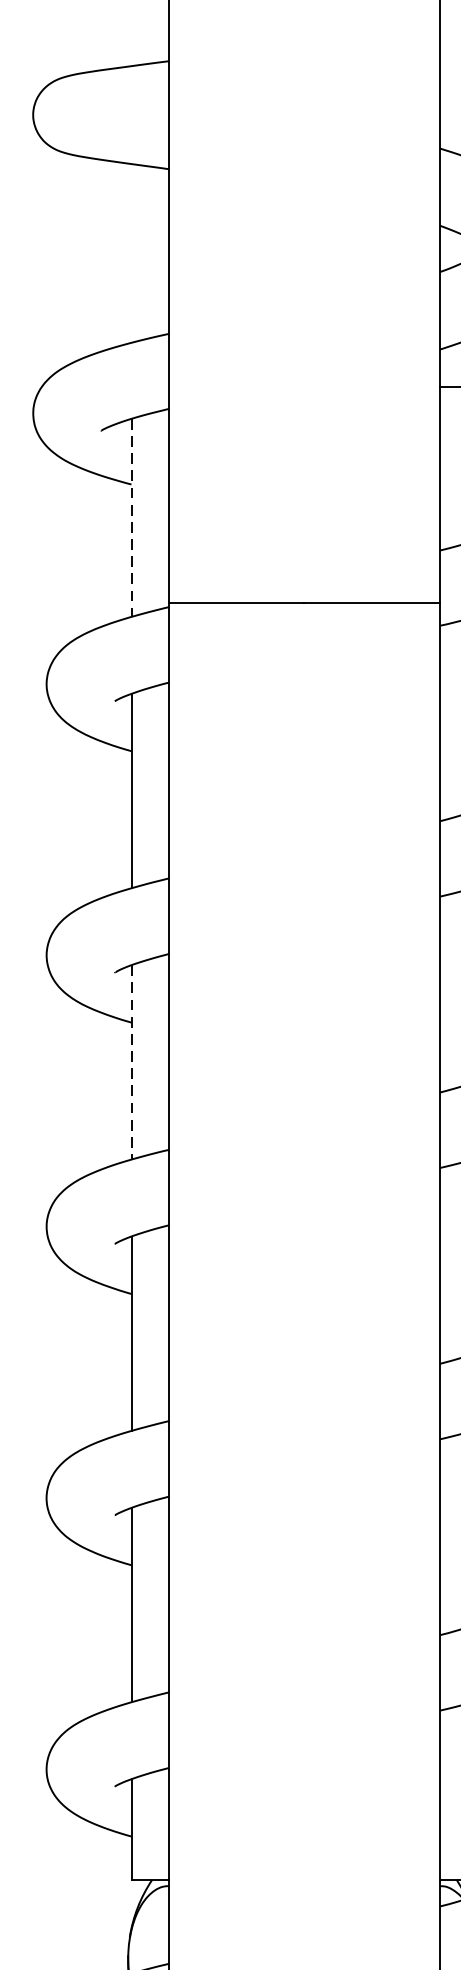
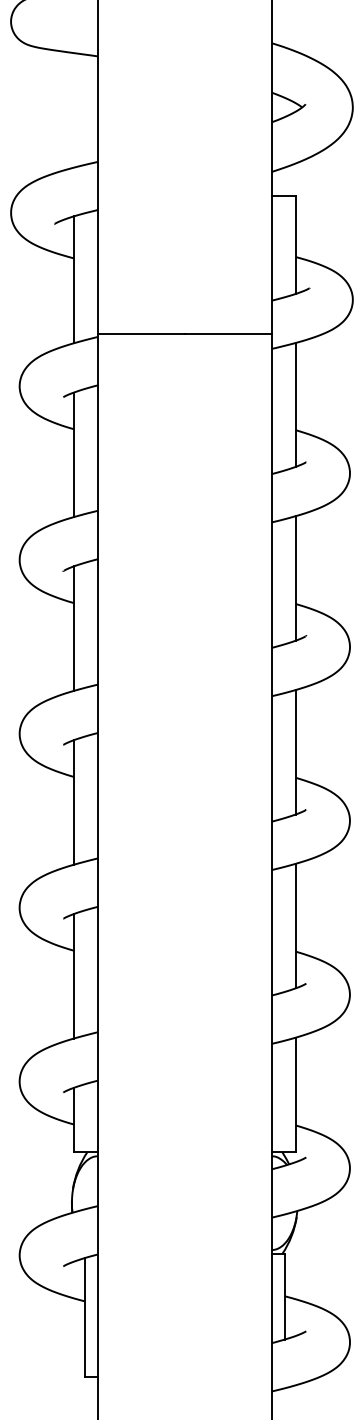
line: (132, 518) -> (74, 280), dashed -> solid
line: (132, 1063) -> (74, 629), dashed -> solid

